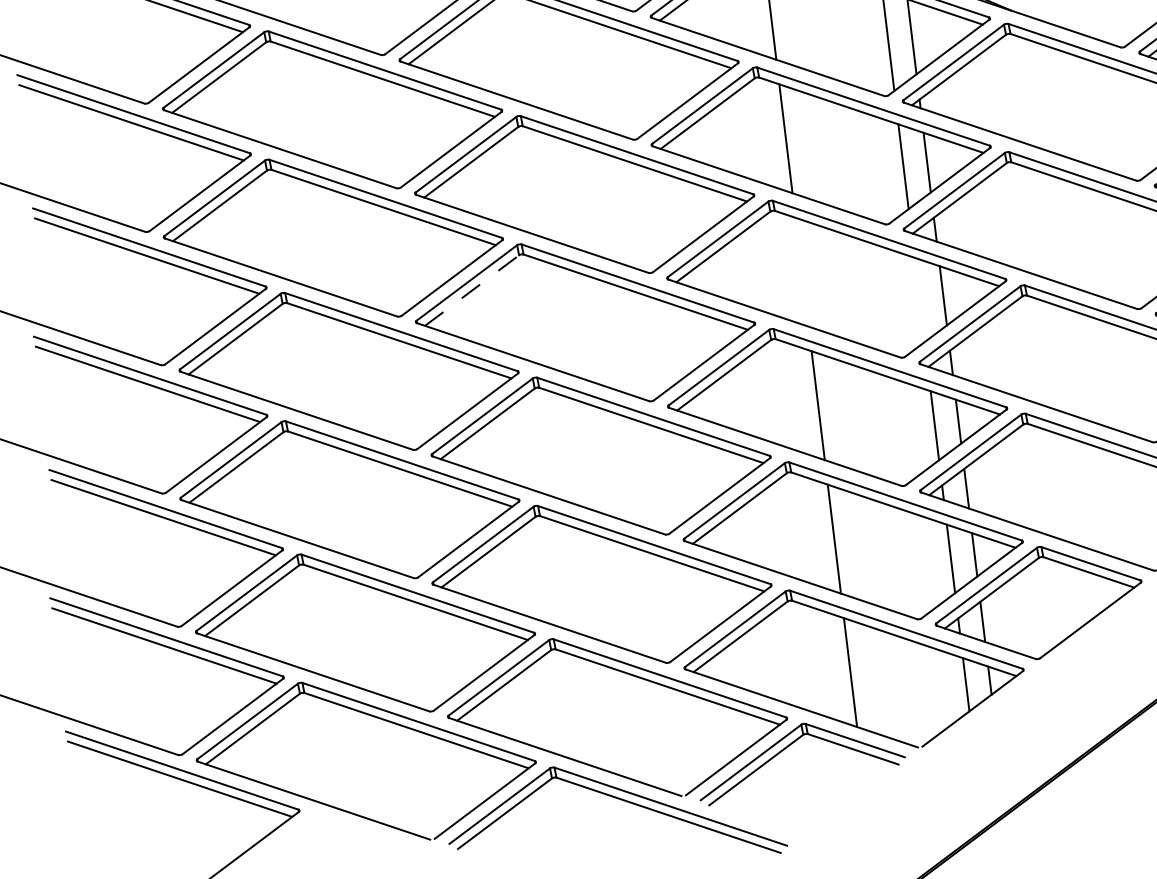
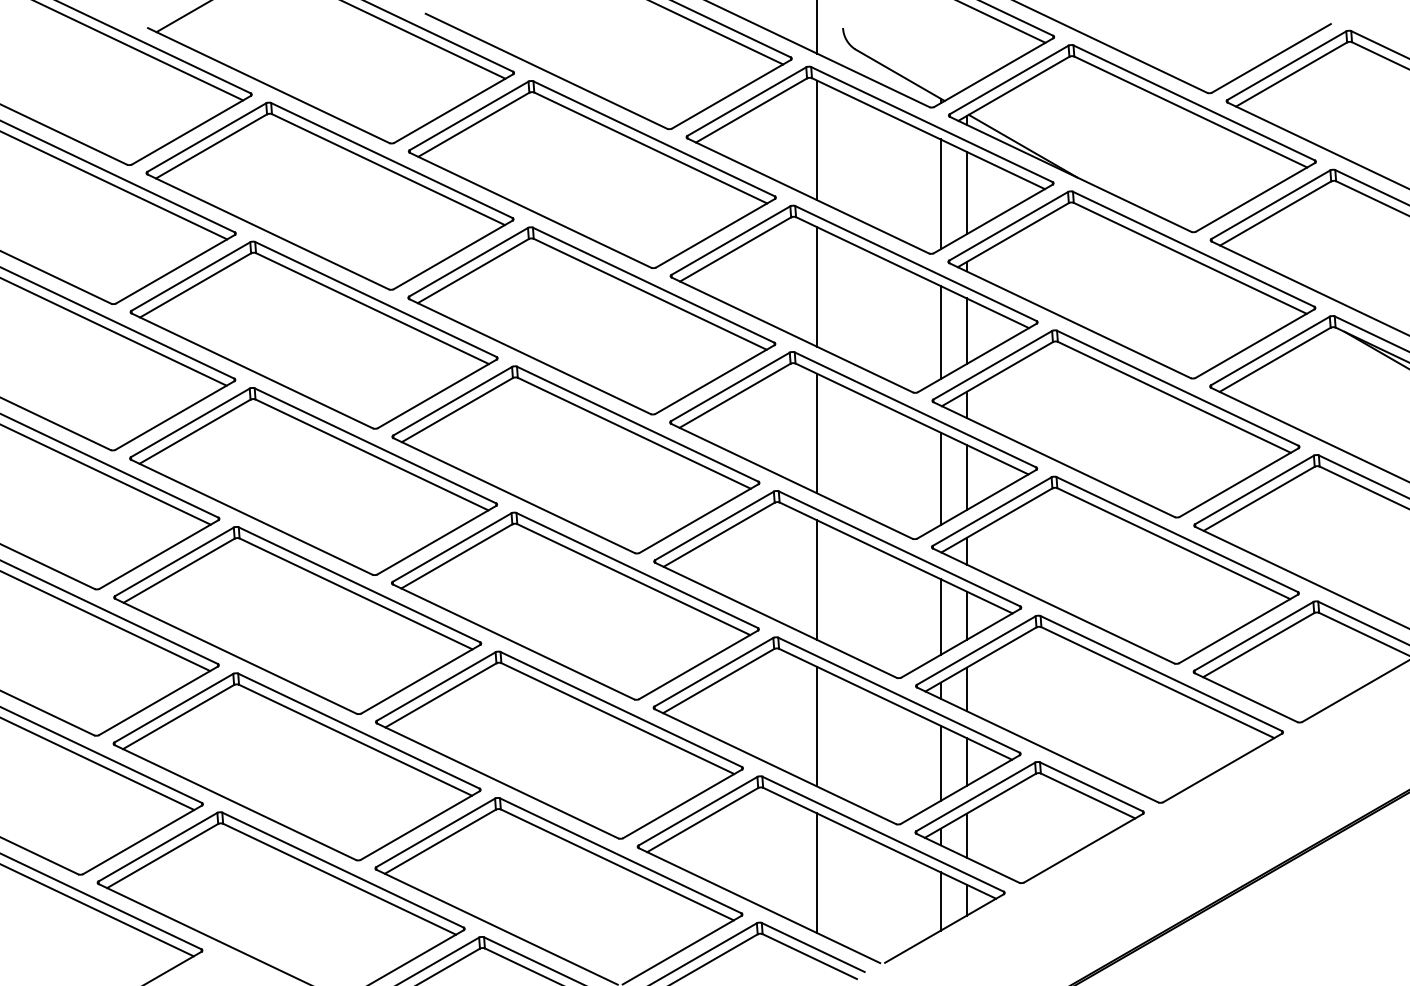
line: (801, 272) -> (816, 433), added
line: (472, 290) -> (457, 409), dashed -> solid
line: (919, 299) -> (940, 478), added

